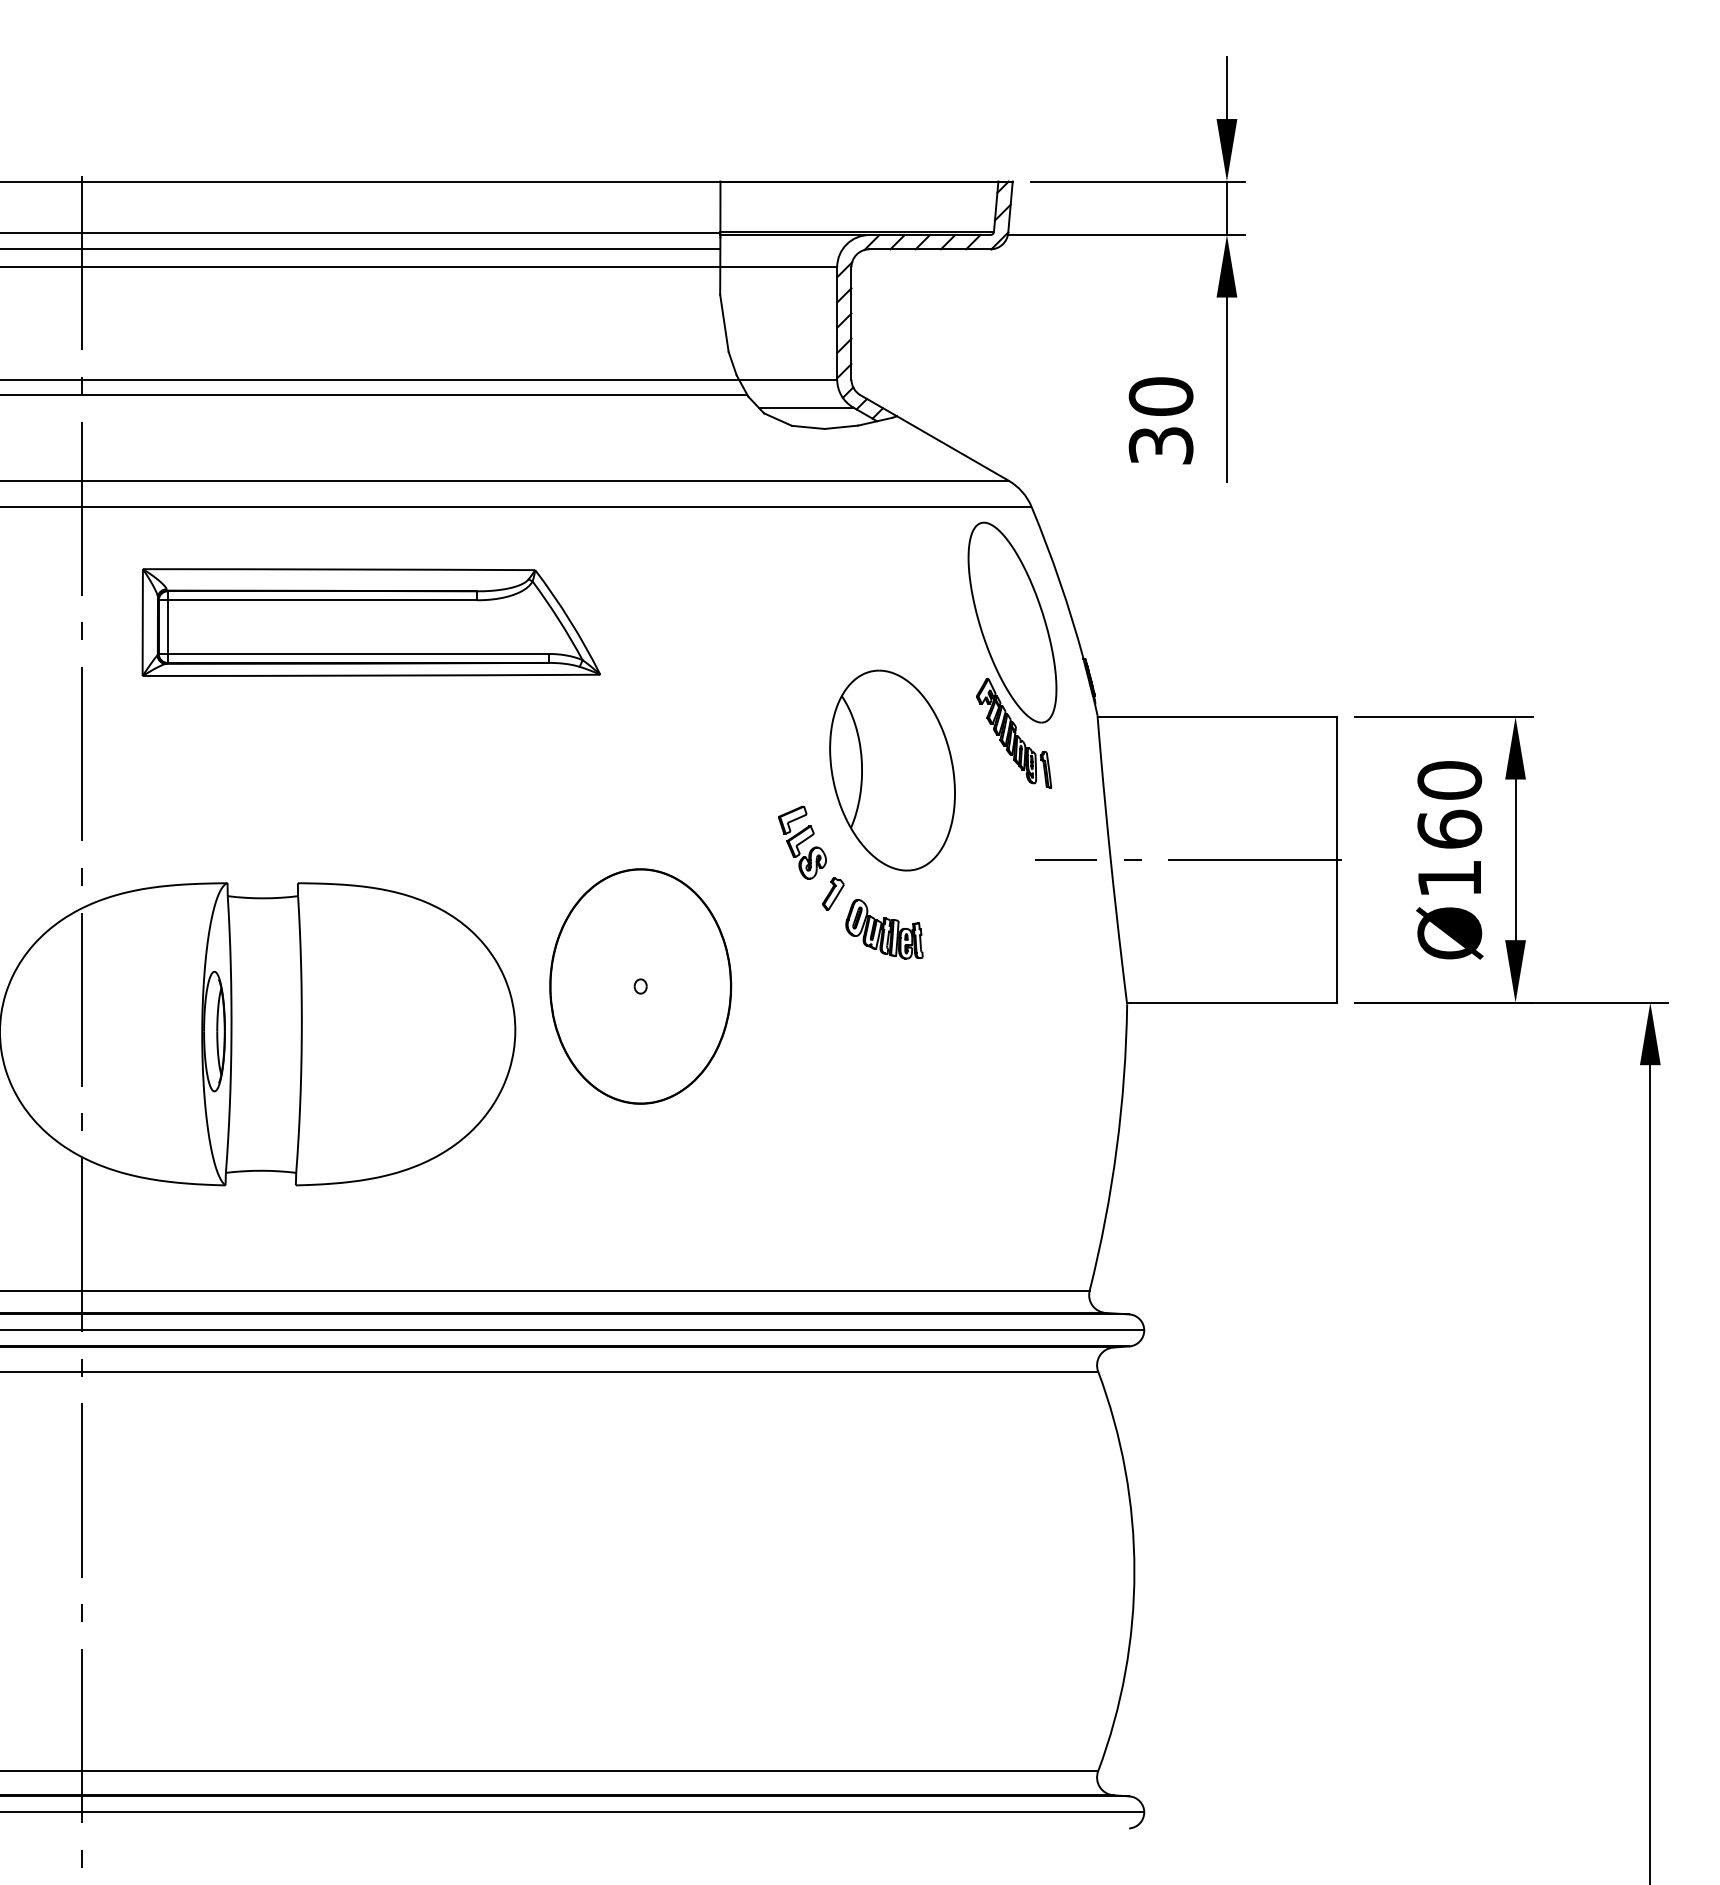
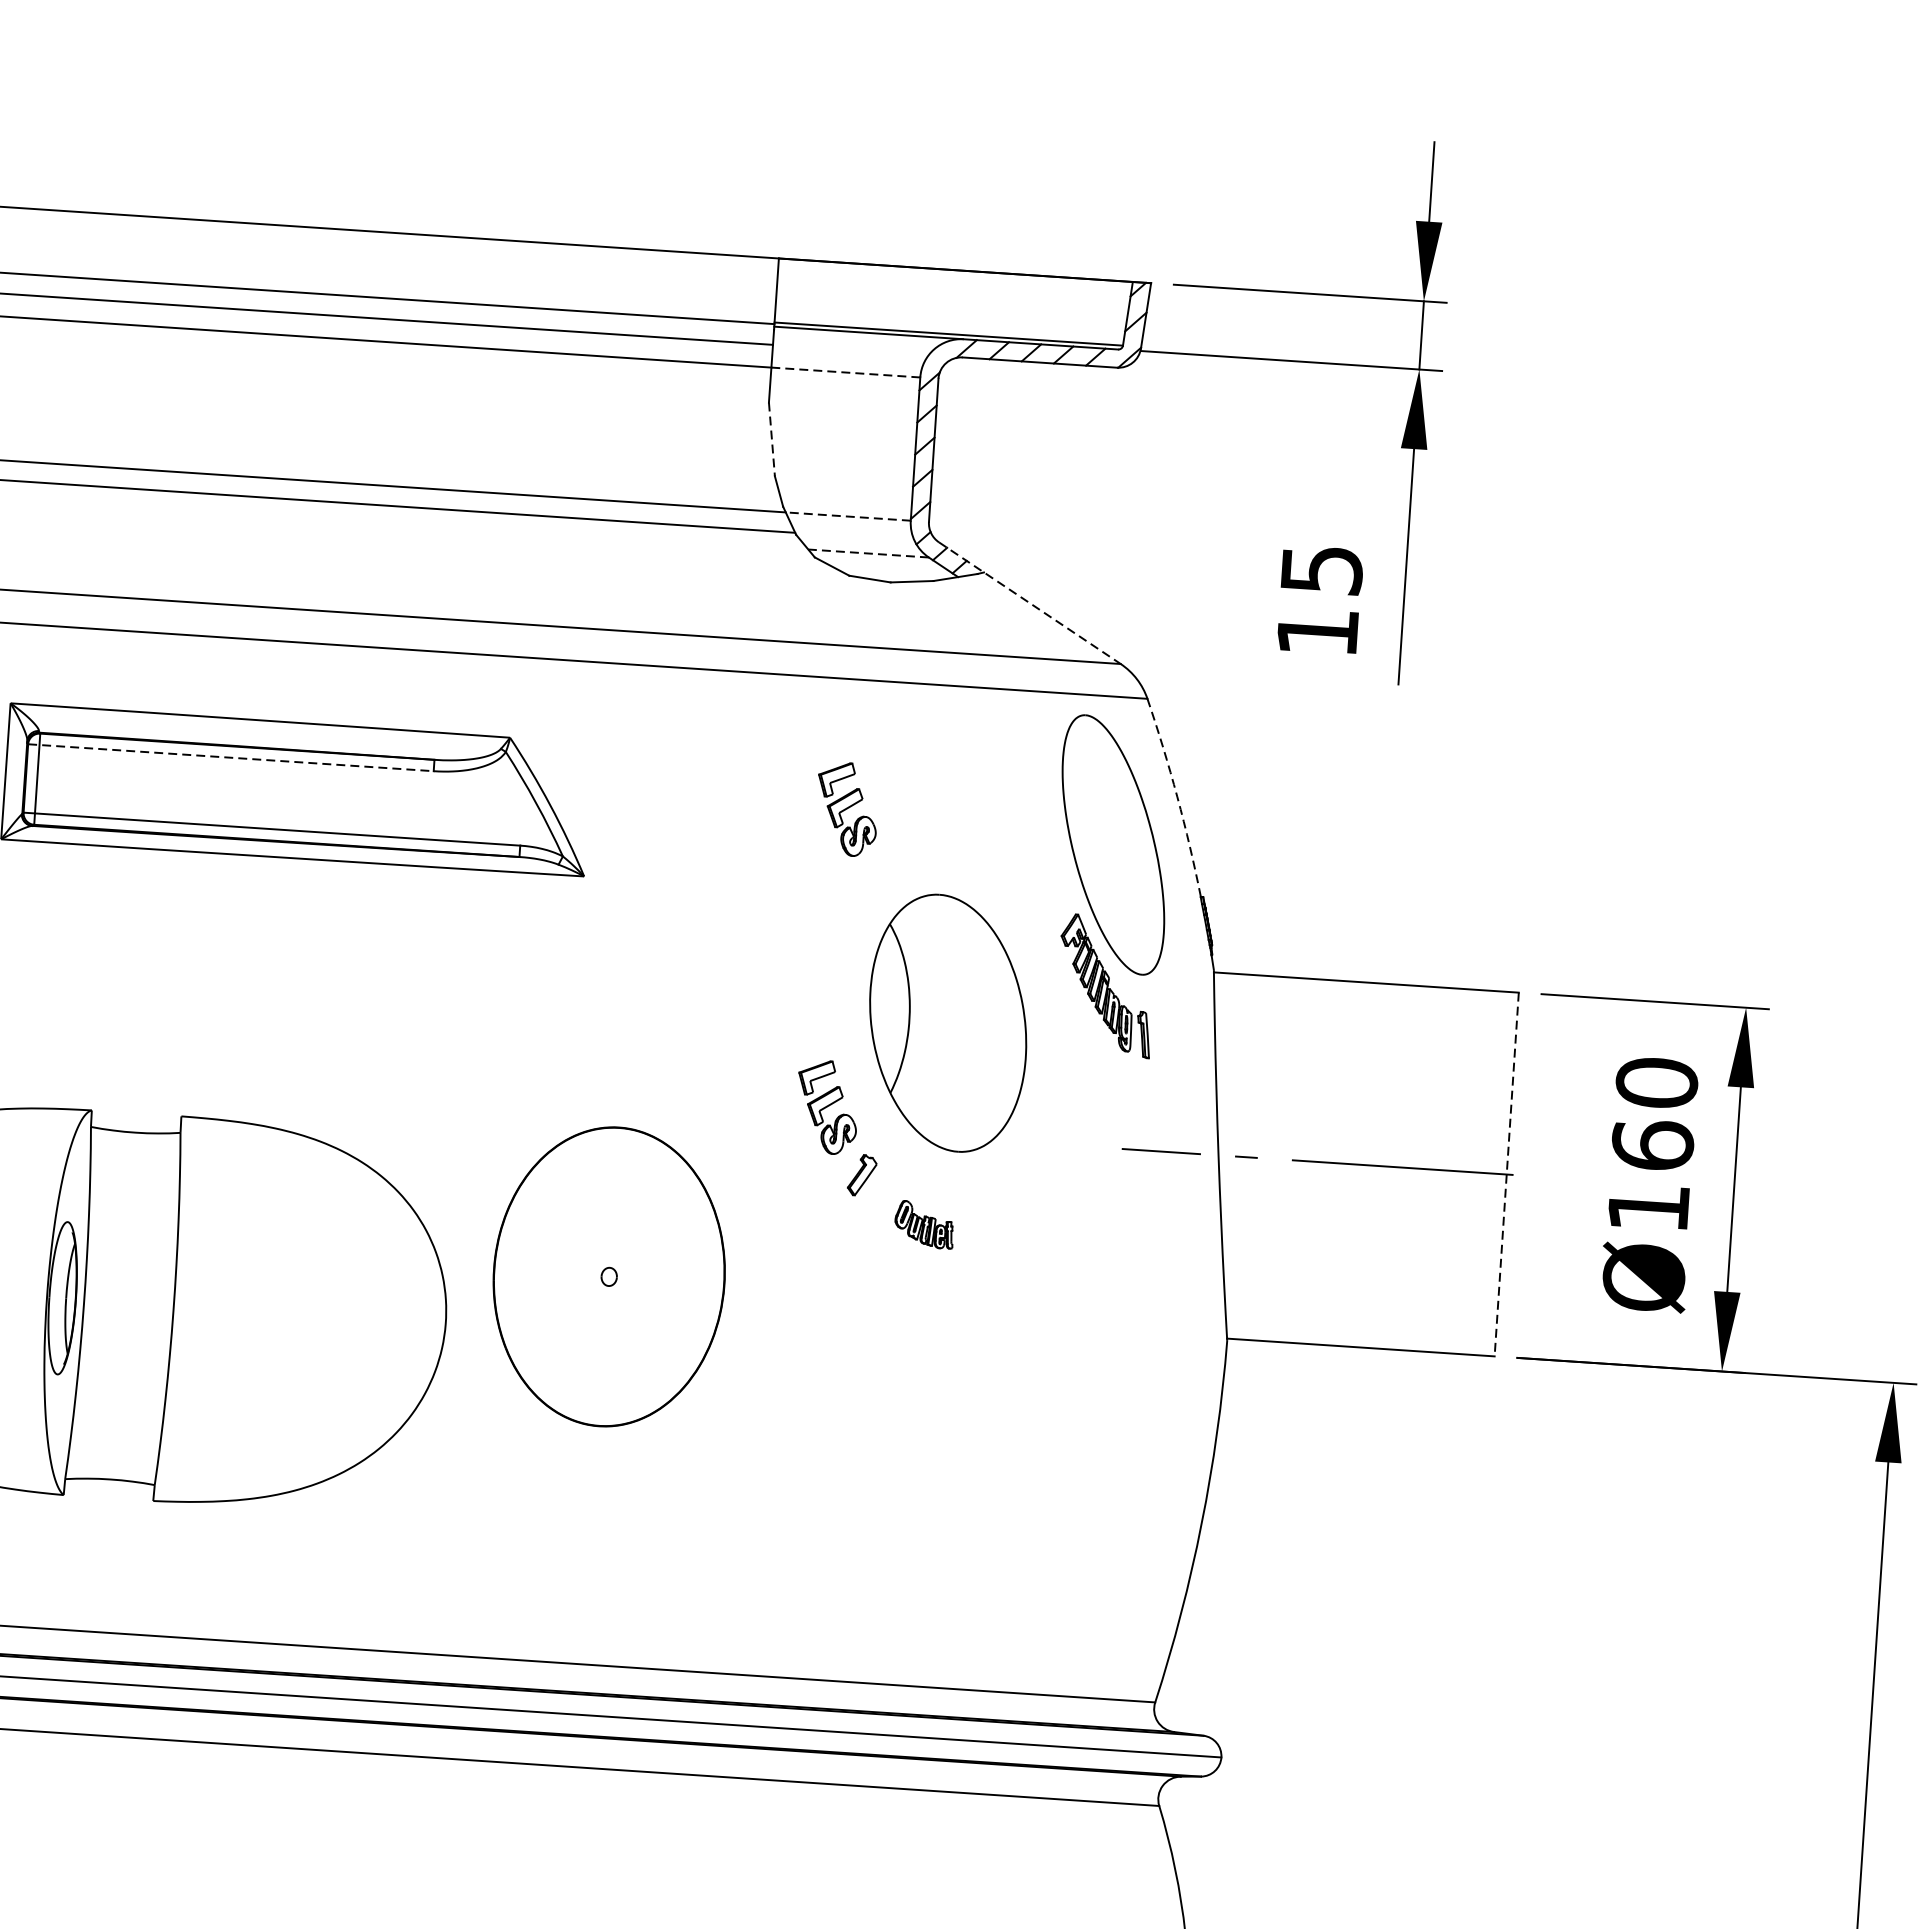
line: (778, 267) -> (845, 372), solid -> dashed
line: (724, 323) -> (772, 439), solid -> dashed
line: (787, 379) -> (847, 516), solid -> dashed
line: (805, 407) -> (868, 553), solid -> dashed
text: (1160, 420) -> (1319, 600), 30 -> 15
line: (934, 437) -> (1029, 602), solid -> dashed
arc: (1059, 581) -> (1176, 796), solid -> dashed
line: (318, 600) -> (231, 758), solid -> dashed
part: (802, 608) -> (847, 809), added
line: (1337, 859) -> (1507, 1174), solid -> dashed
part: (884, 929) -> (924, 1224), size x0.6

